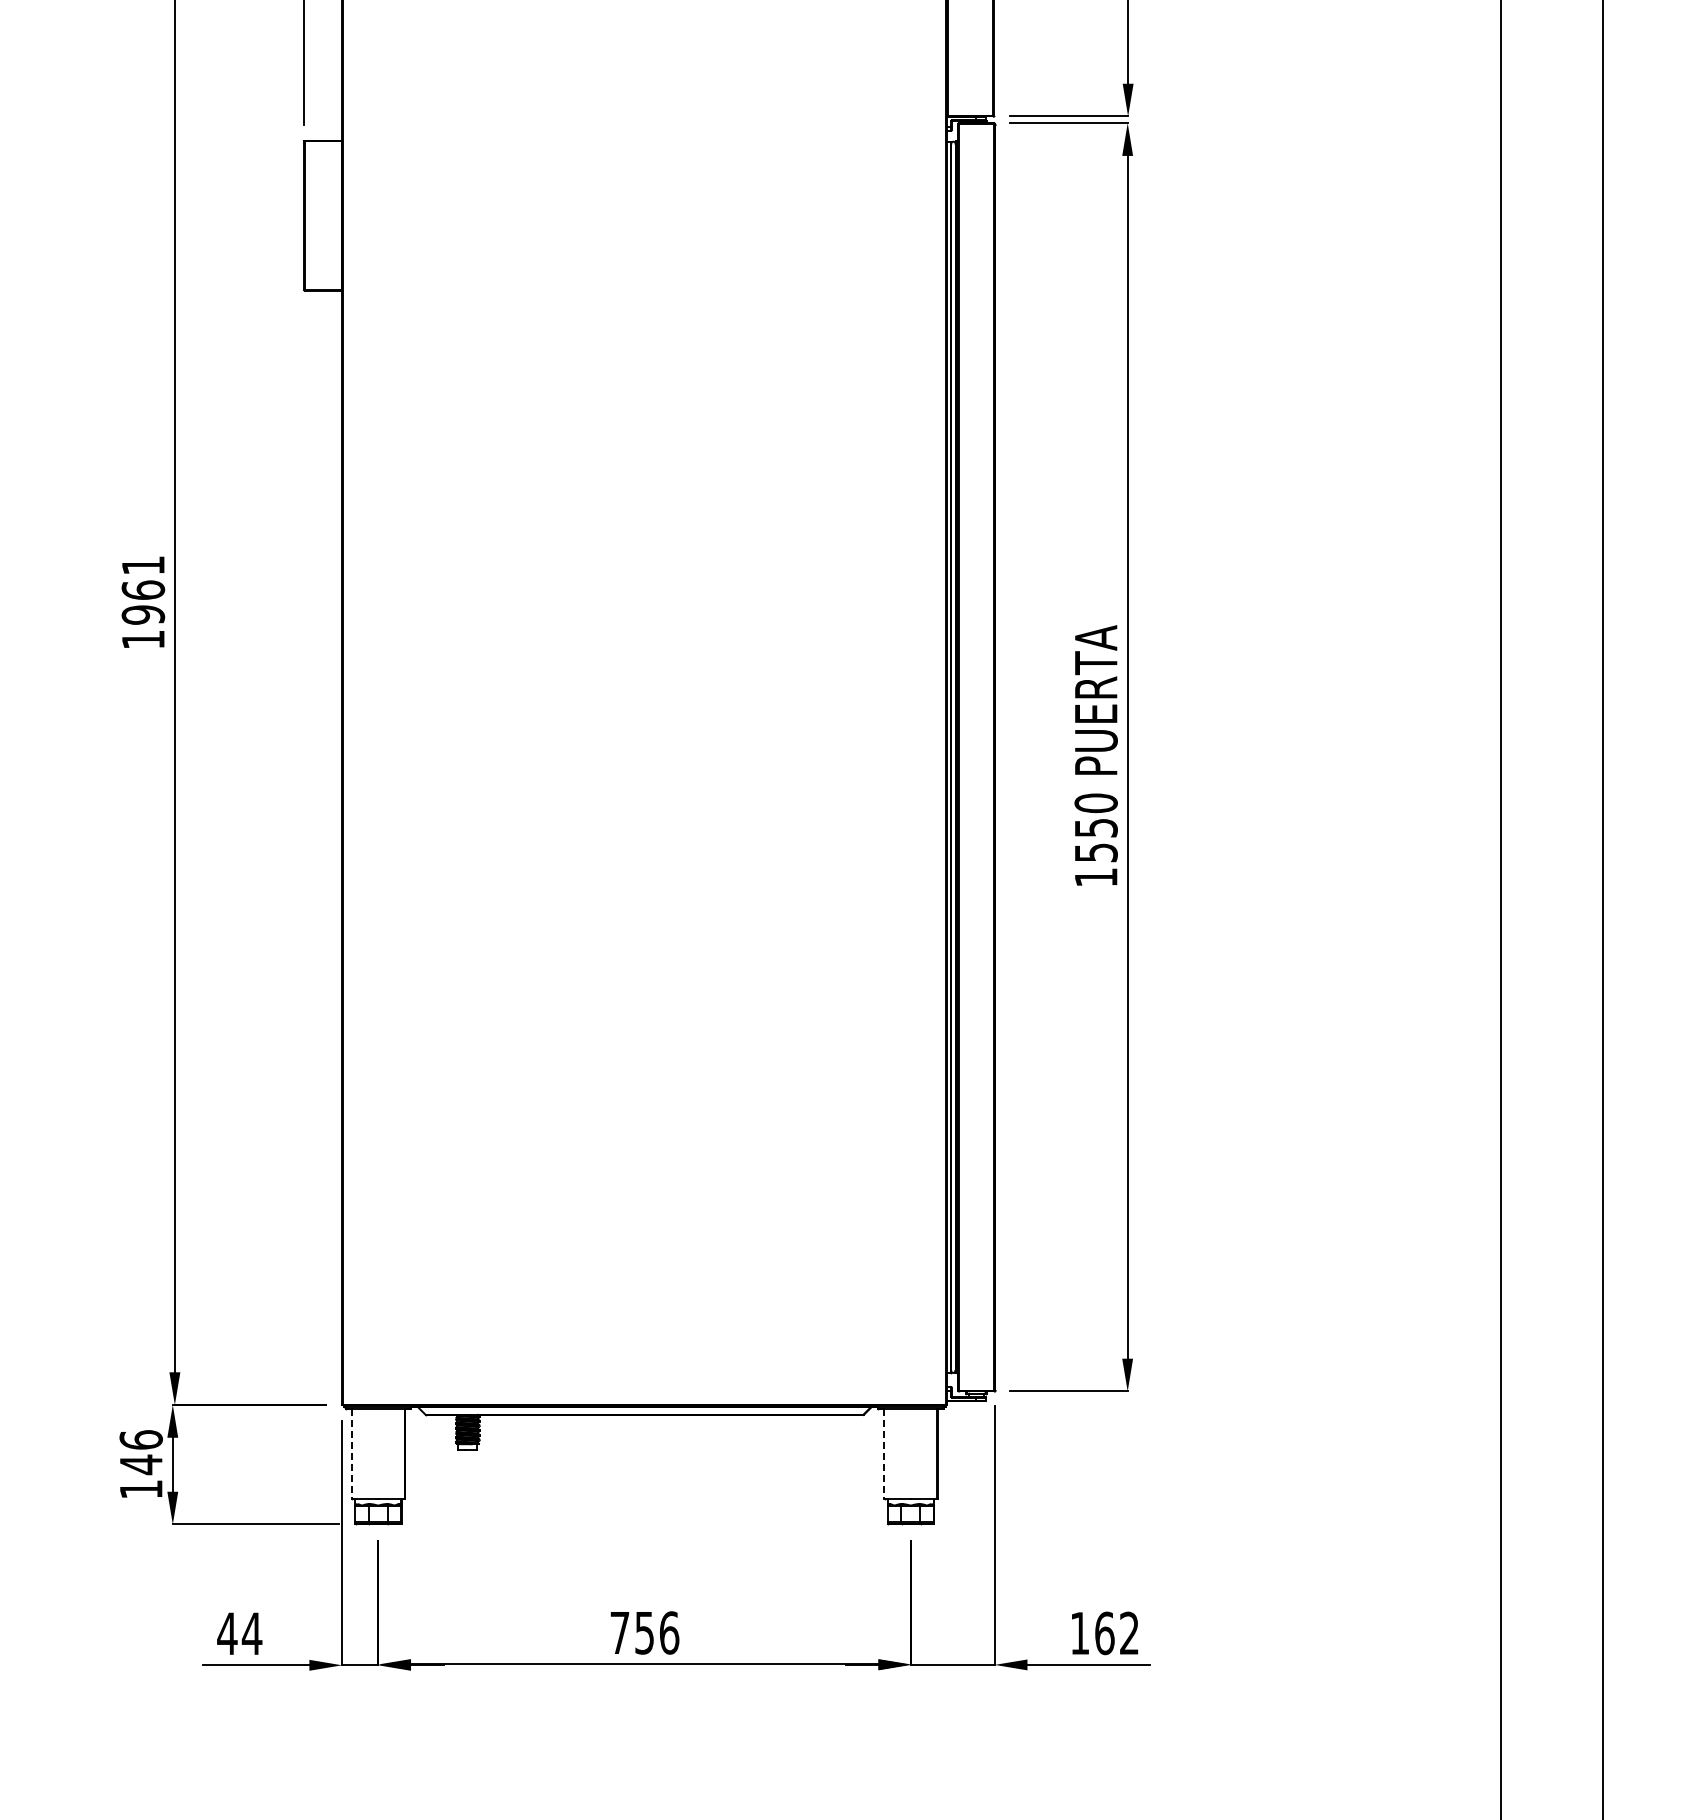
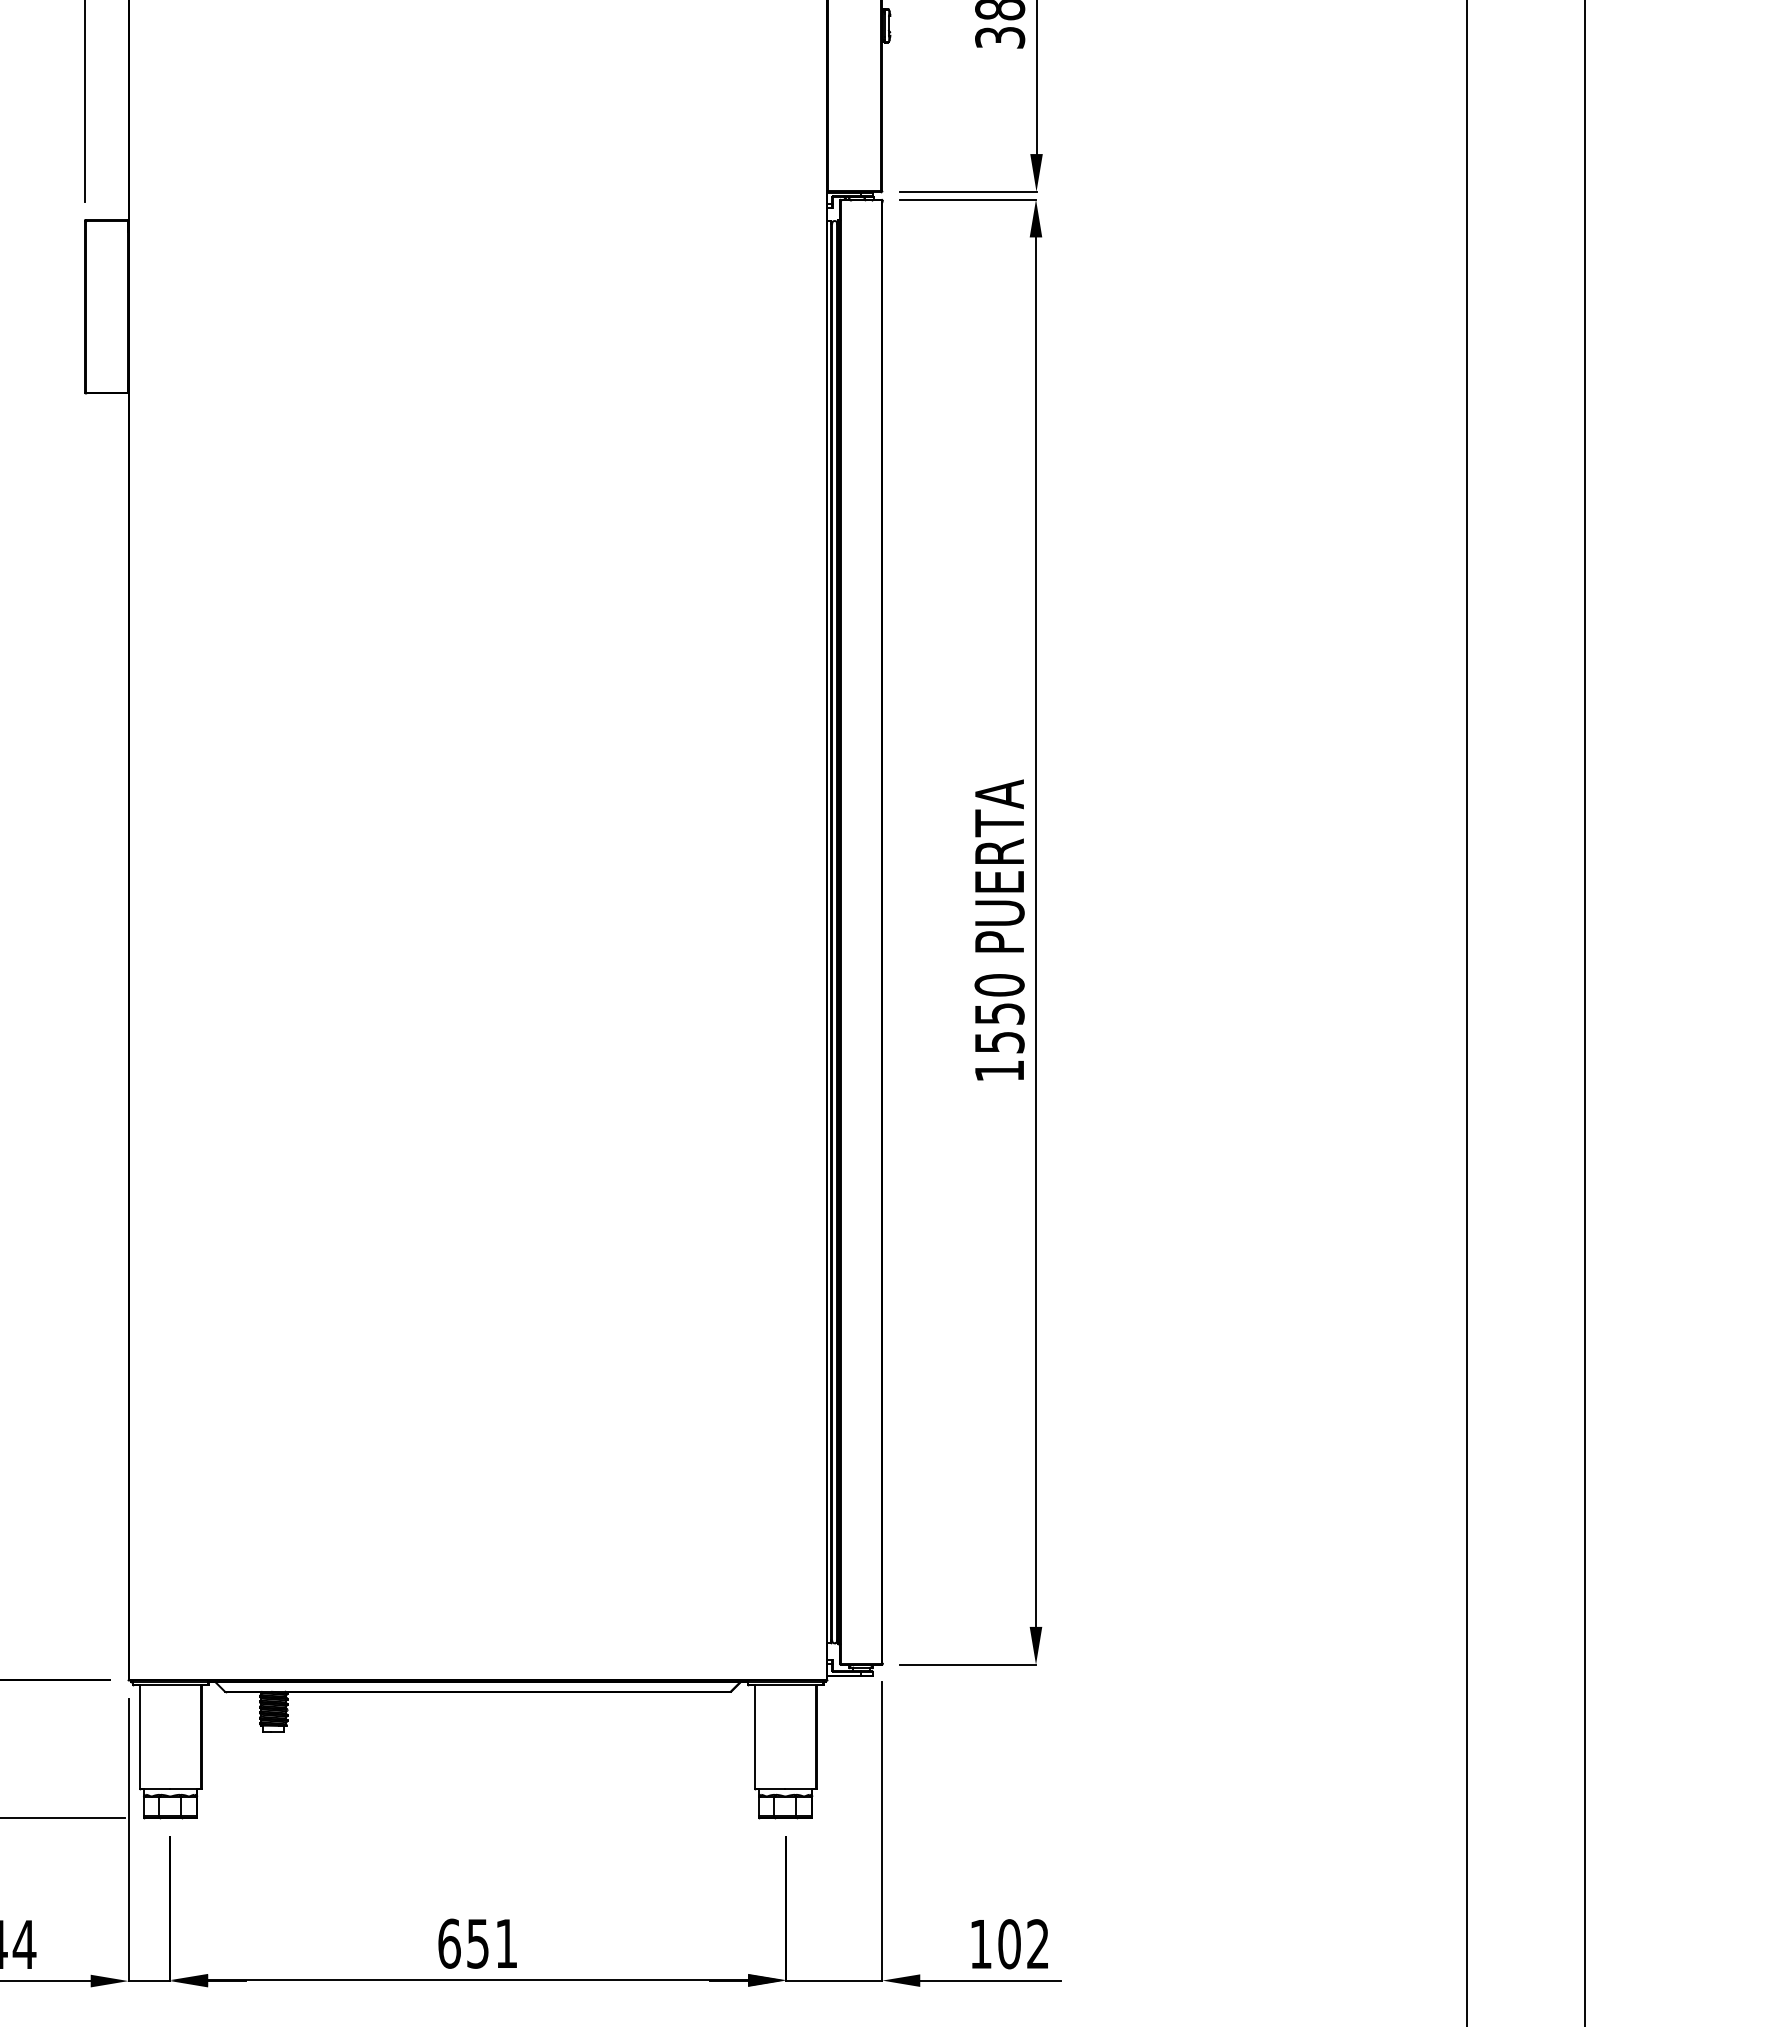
line: (351, 1454) -> (139, 1737), dashed -> solid
line: (884, 1454) -> (755, 1737), dashed -> solid
text: (644, 1632) -> (477, 1943), 756 -> 651
text: (1104, 1632) -> (1009, 1943), 162 -> 102

